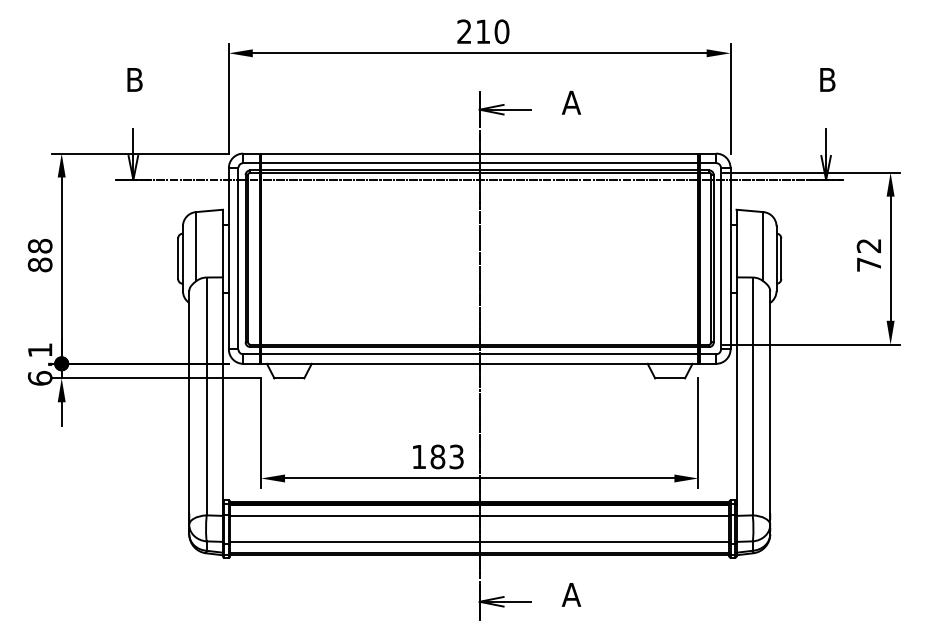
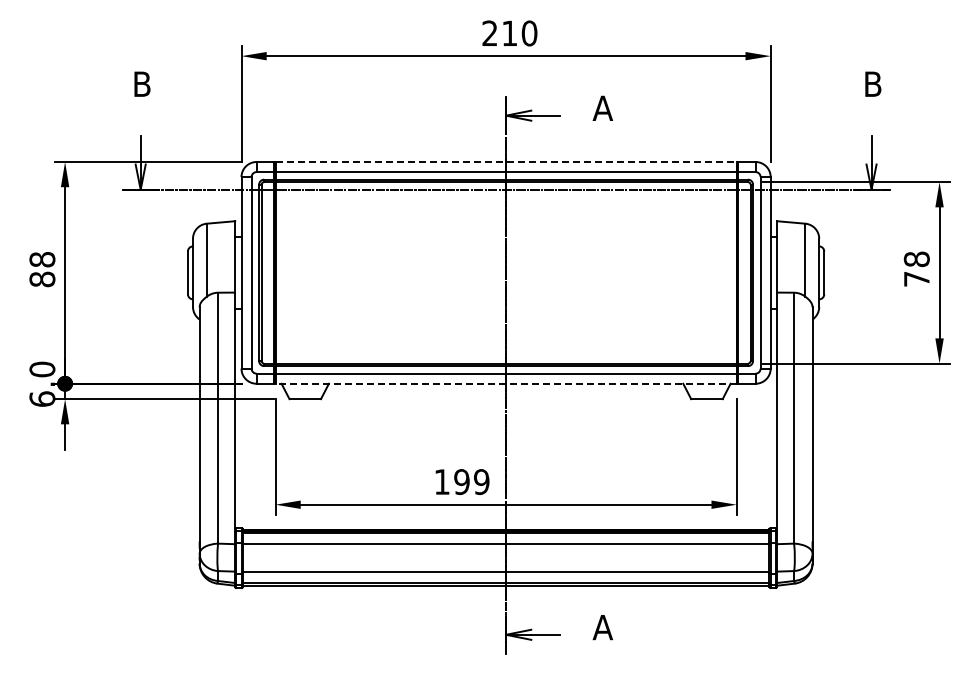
line: (480, 154) -> (506, 162), solid -> dashed
text: (868, 246) -> (916, 259), 72 -> 78
text: (40, 350) -> (42, 369), 6.1 -> 6.0
line: (480, 363) -> (506, 383), solid -> dashed
text: (446, 457) -> (471, 482), 183 -> 199

